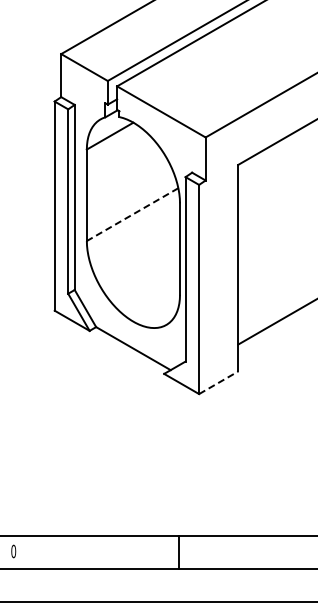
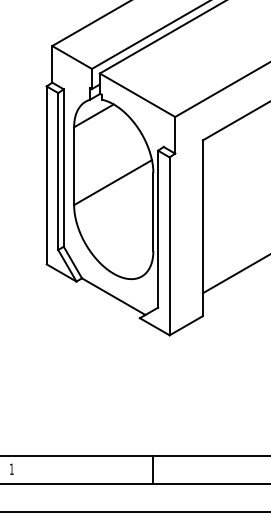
line: (132, 214) -> (112, 182), dashed -> solid
line: (218, 382) -> (186, 325), dashed -> solid
text: (13, 551) -> (11, 469), 0 -> 1

